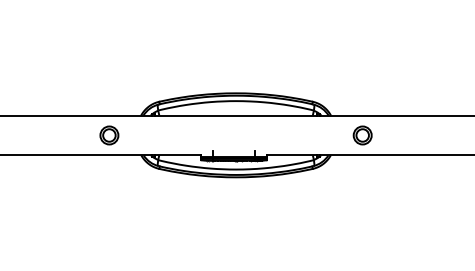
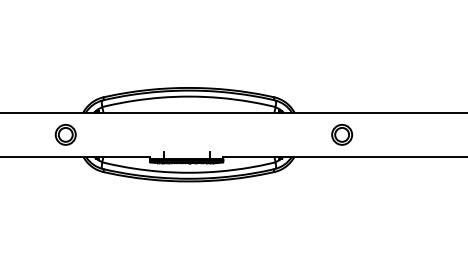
part: (109, 135) -> (65, 134), moved
part: (362, 135) -> (341, 134), moved

